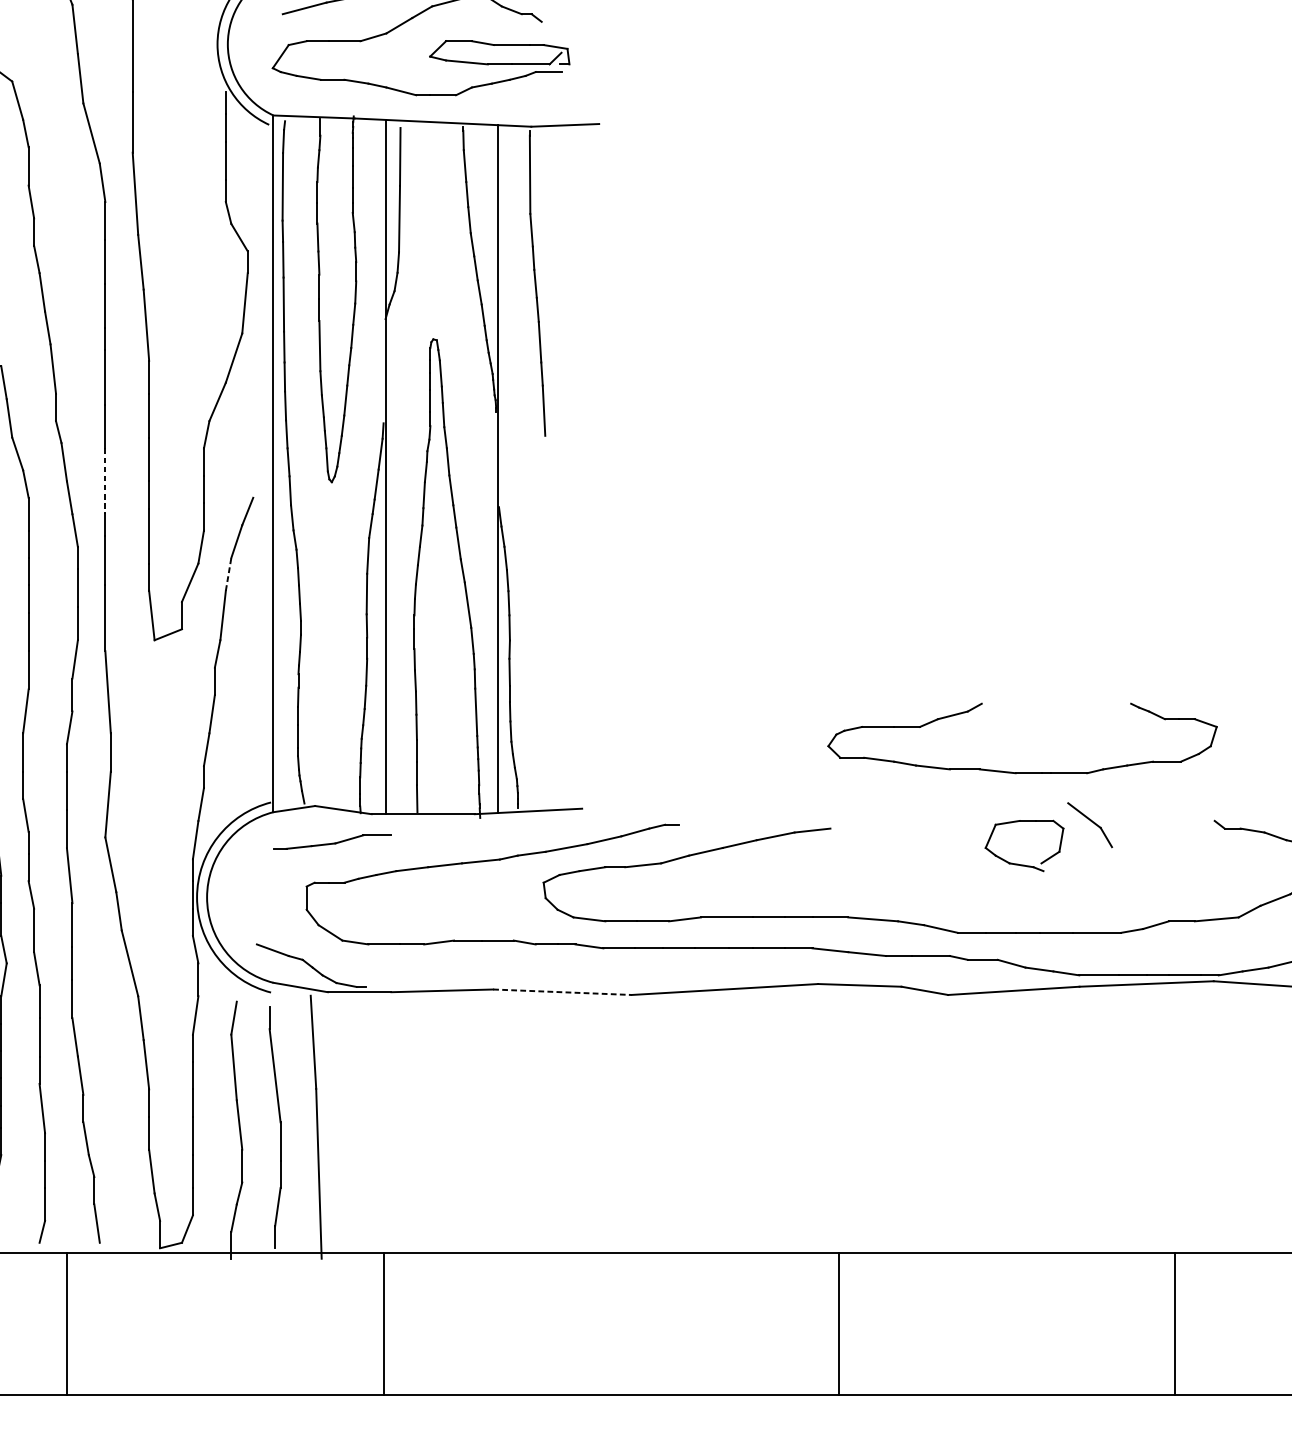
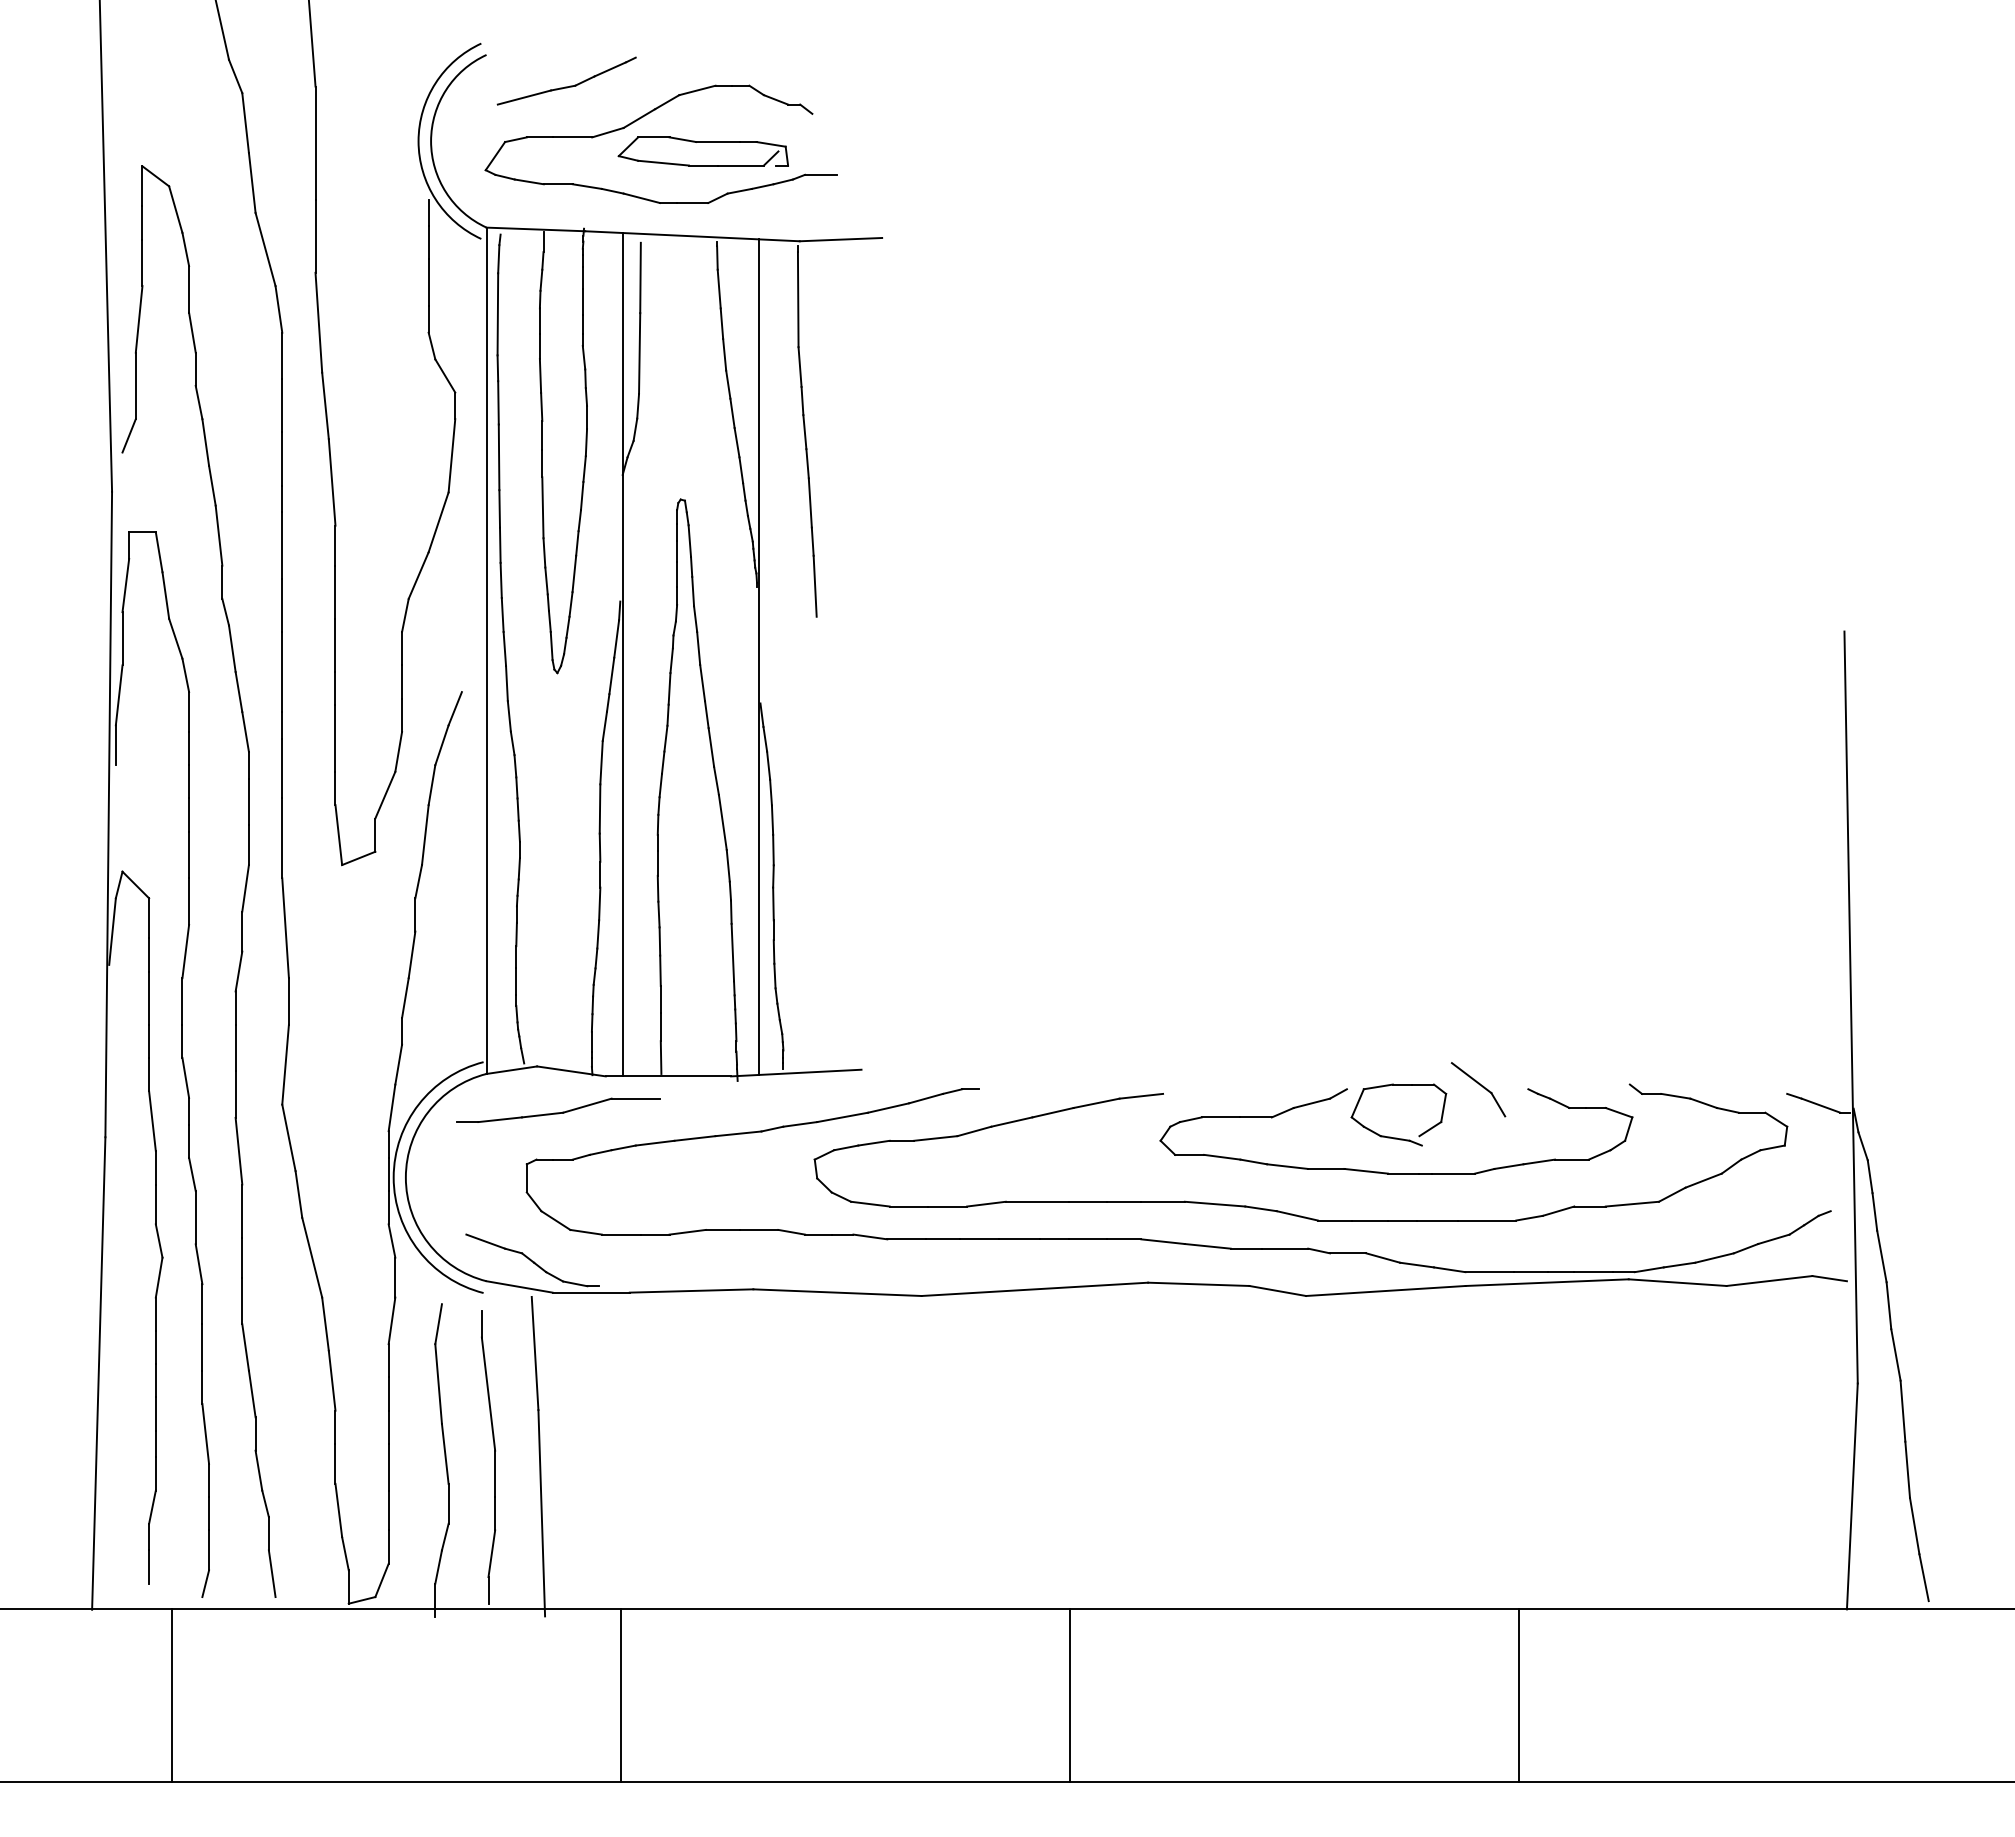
part: (499, 45) -> (702, 142), moved
line: (105, 481) -> (282, 672), dashed -> solid
line: (229, 573) -> (432, 784), dashed -> solid
part: (1015, 772) -> (1388, 1172), moved
part: (332, 841) -> (558, 1109), size x1.43
line: (562, 992) -> (837, 1292), dashed -> solid
line: (66, 1323) -> (171, 1695), moved
line: (839, 1323) -> (1069, 1695), moved
line: (1174, 1323) -> (1518, 1695), moved

